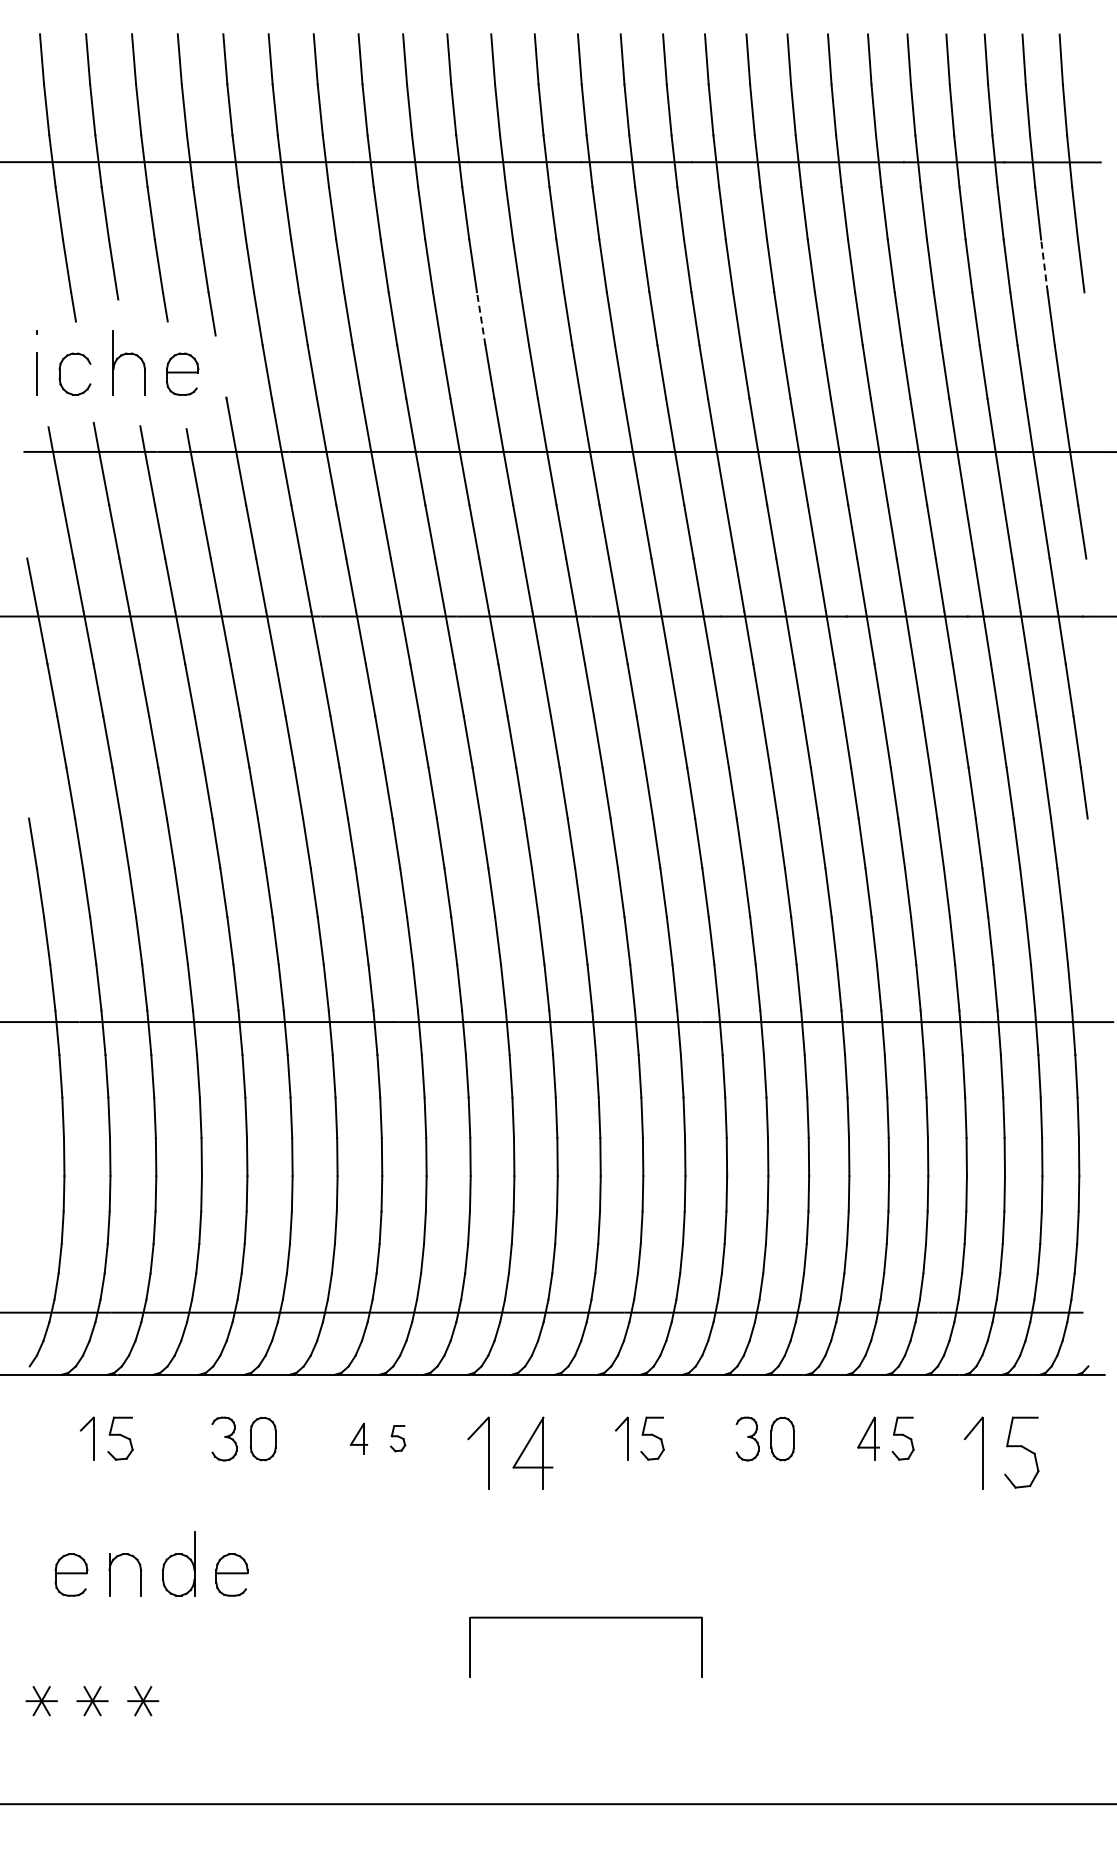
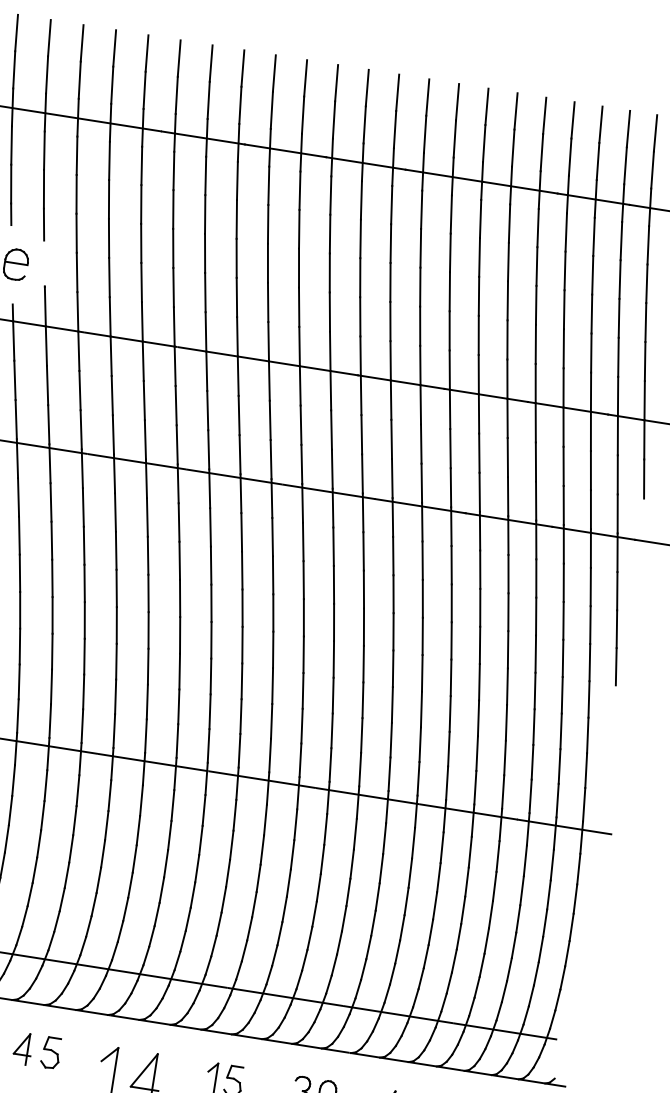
line: (1044, 265) -> (647, 283), dashed -> solid
line: (481, 318) -> (236, 258), dashed -> solid
part: (358, 1438) -> (22, 1048), size x1.43
part: (397, 1438) -> (50, 1052), size x1.67

